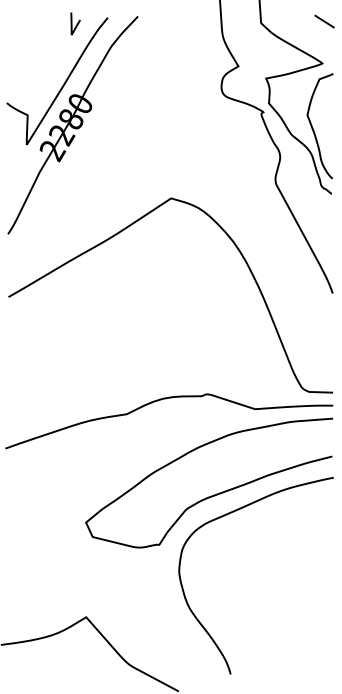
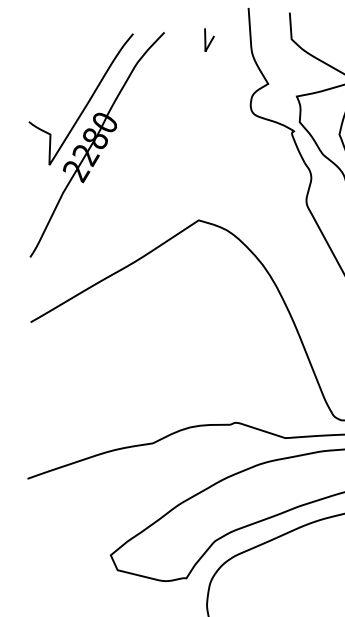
curve: (76, 24) -> (210, 40), moved

